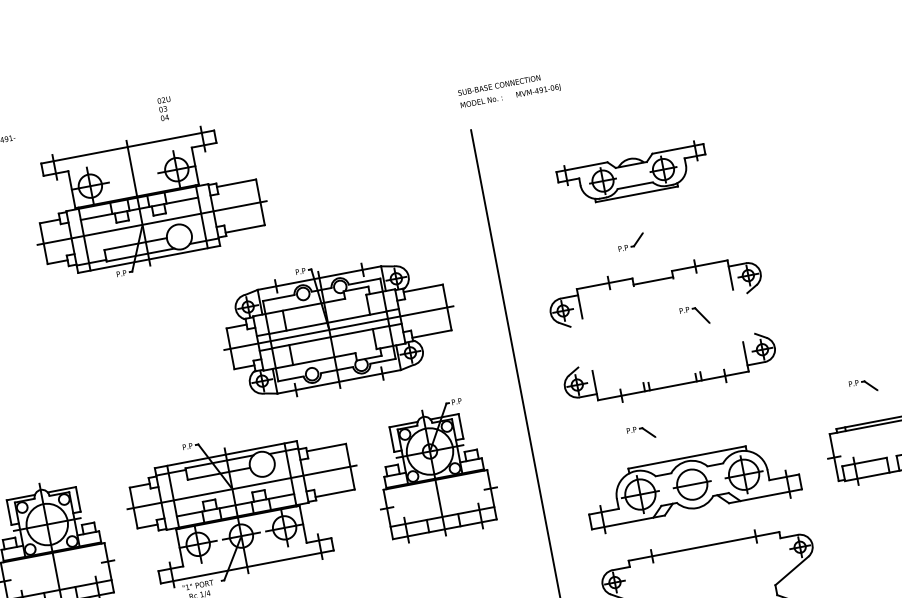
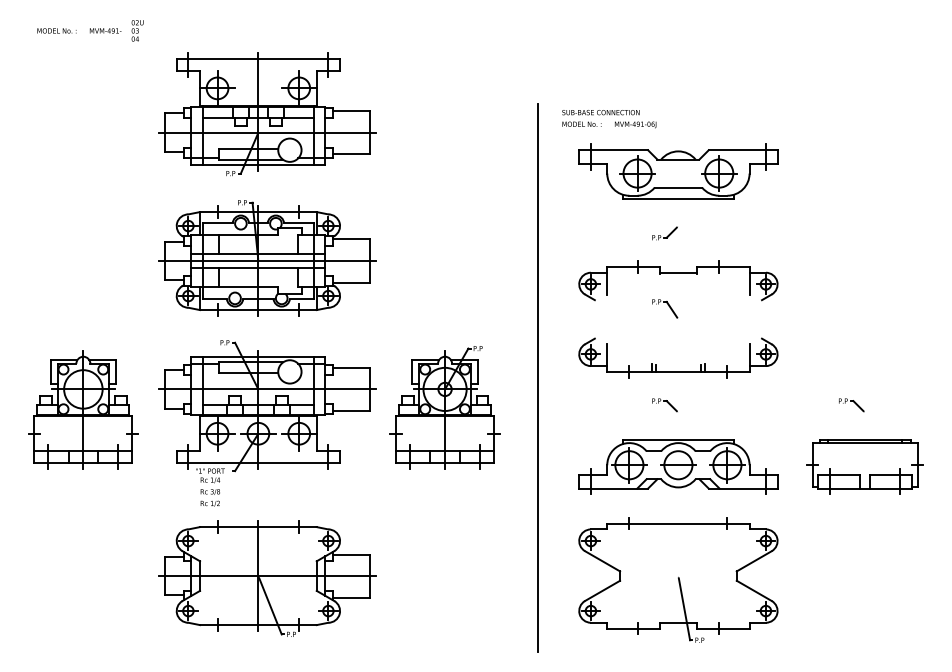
text: (509, 90) -> (609, 119), moved
text: (165, 108) -> (137, 30), moved
part: (633, 173) -> (678, 171), size x1.43
part: (148, 203) -> (267, 114), moved
part: (695, 315) -> (665, 308), moved
part: (338, 325) -> (267, 258), moved
part: (640, 433) -> (664, 405), moved

